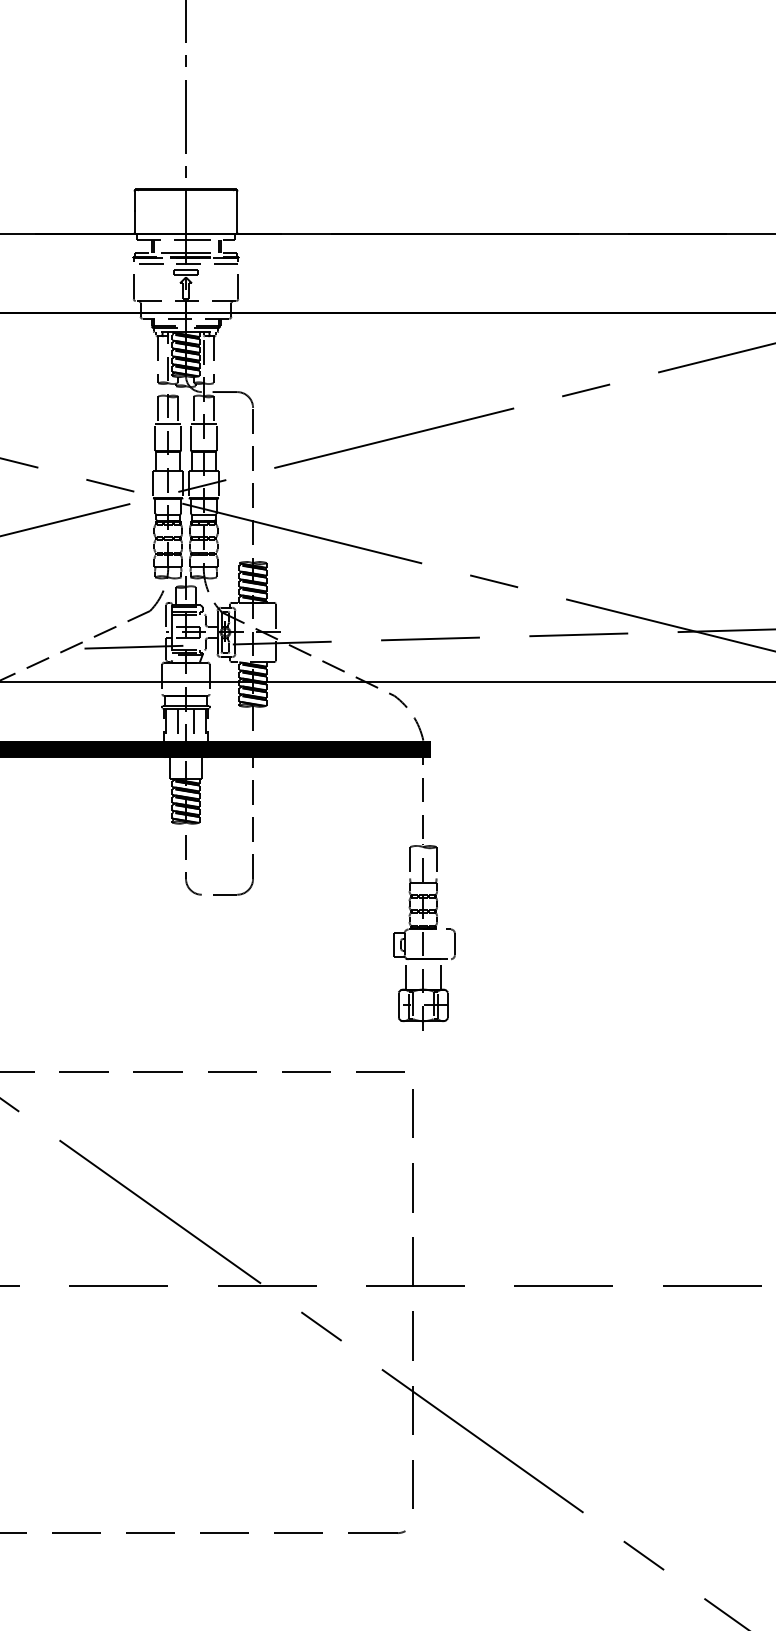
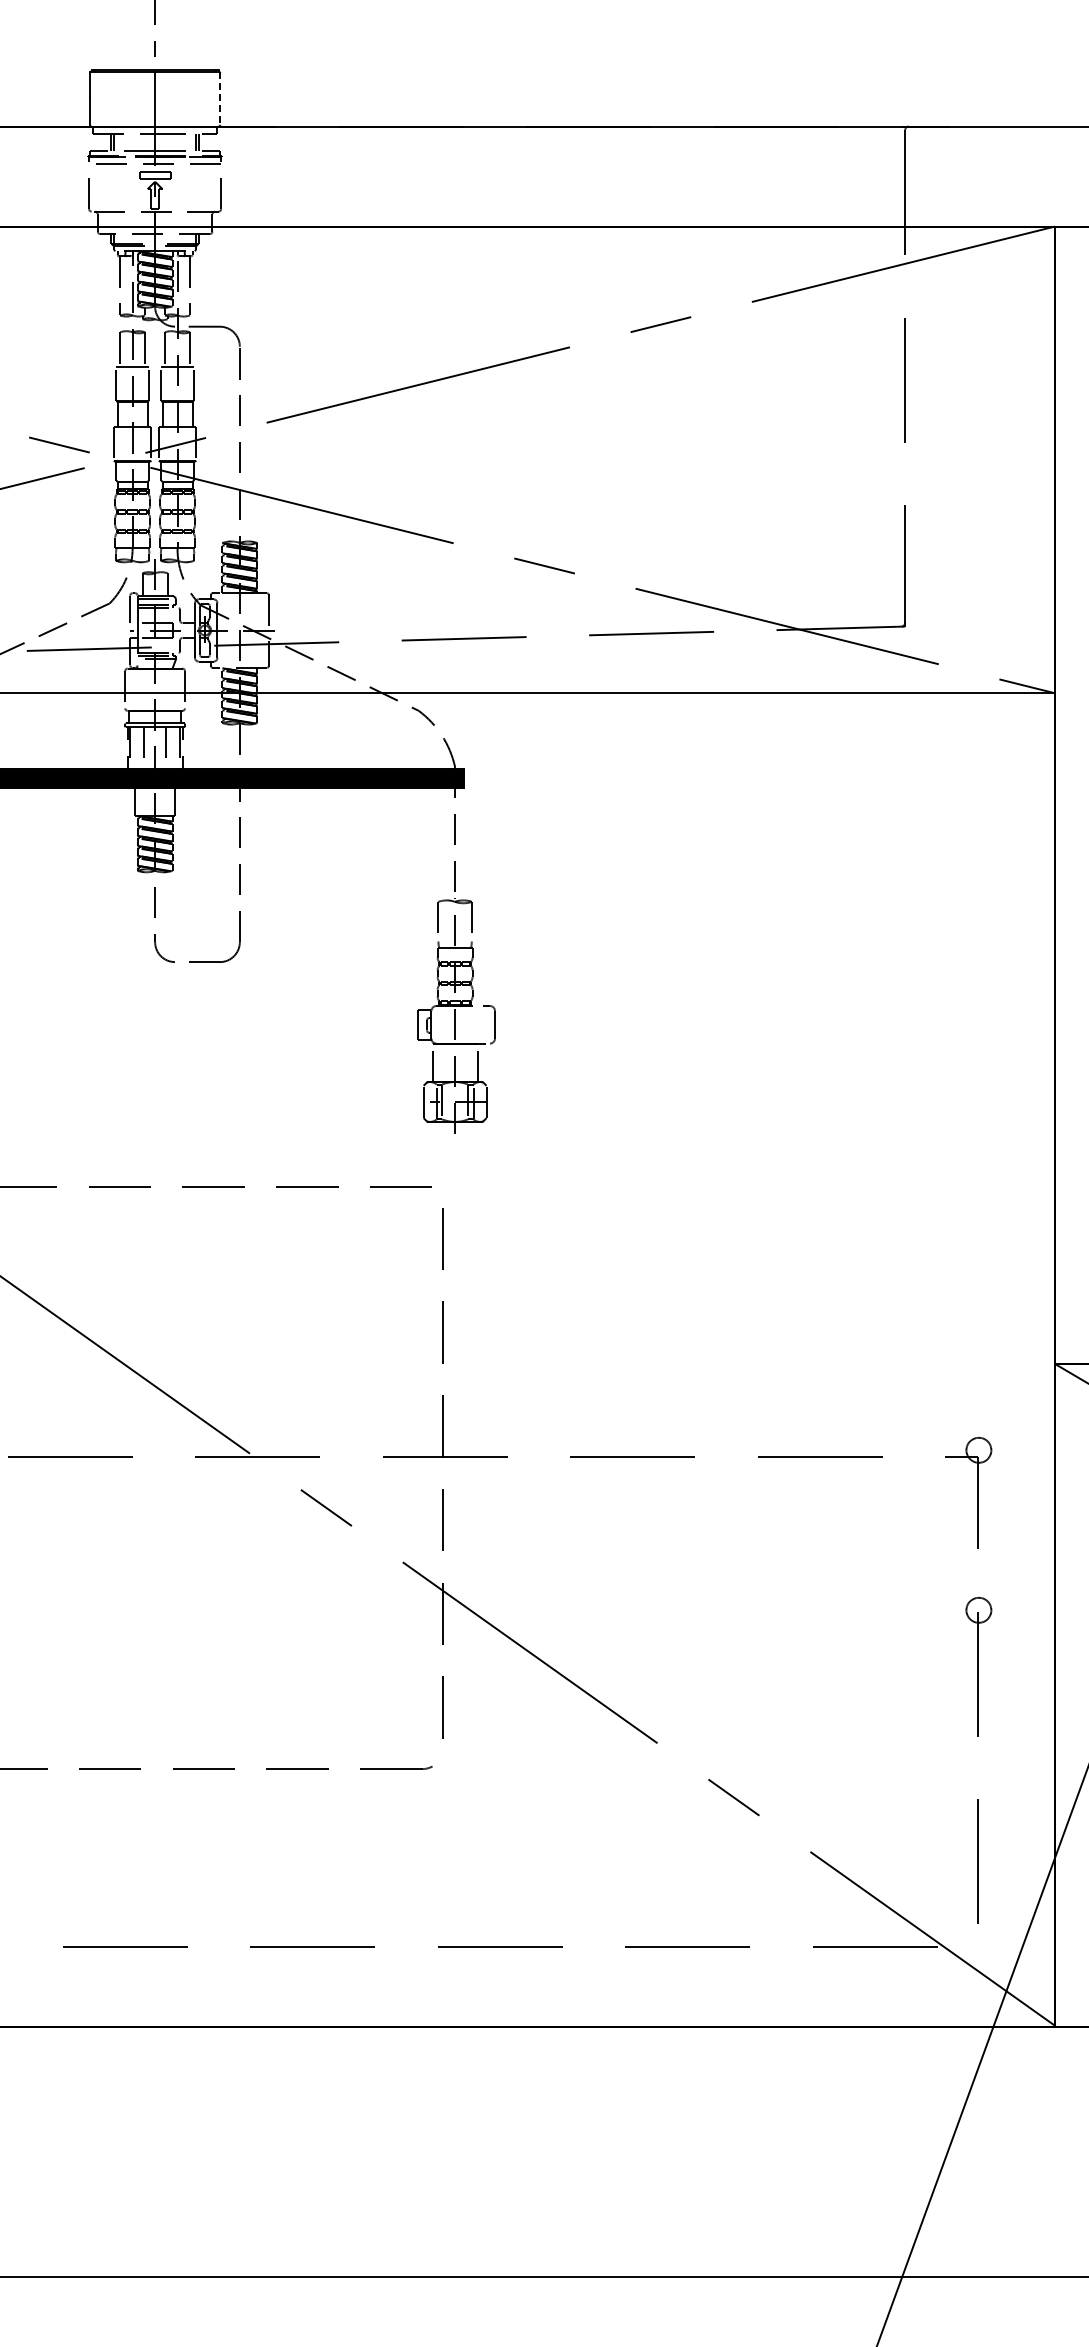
line: (236, 212) -> (219, 99), solid -> dashed

